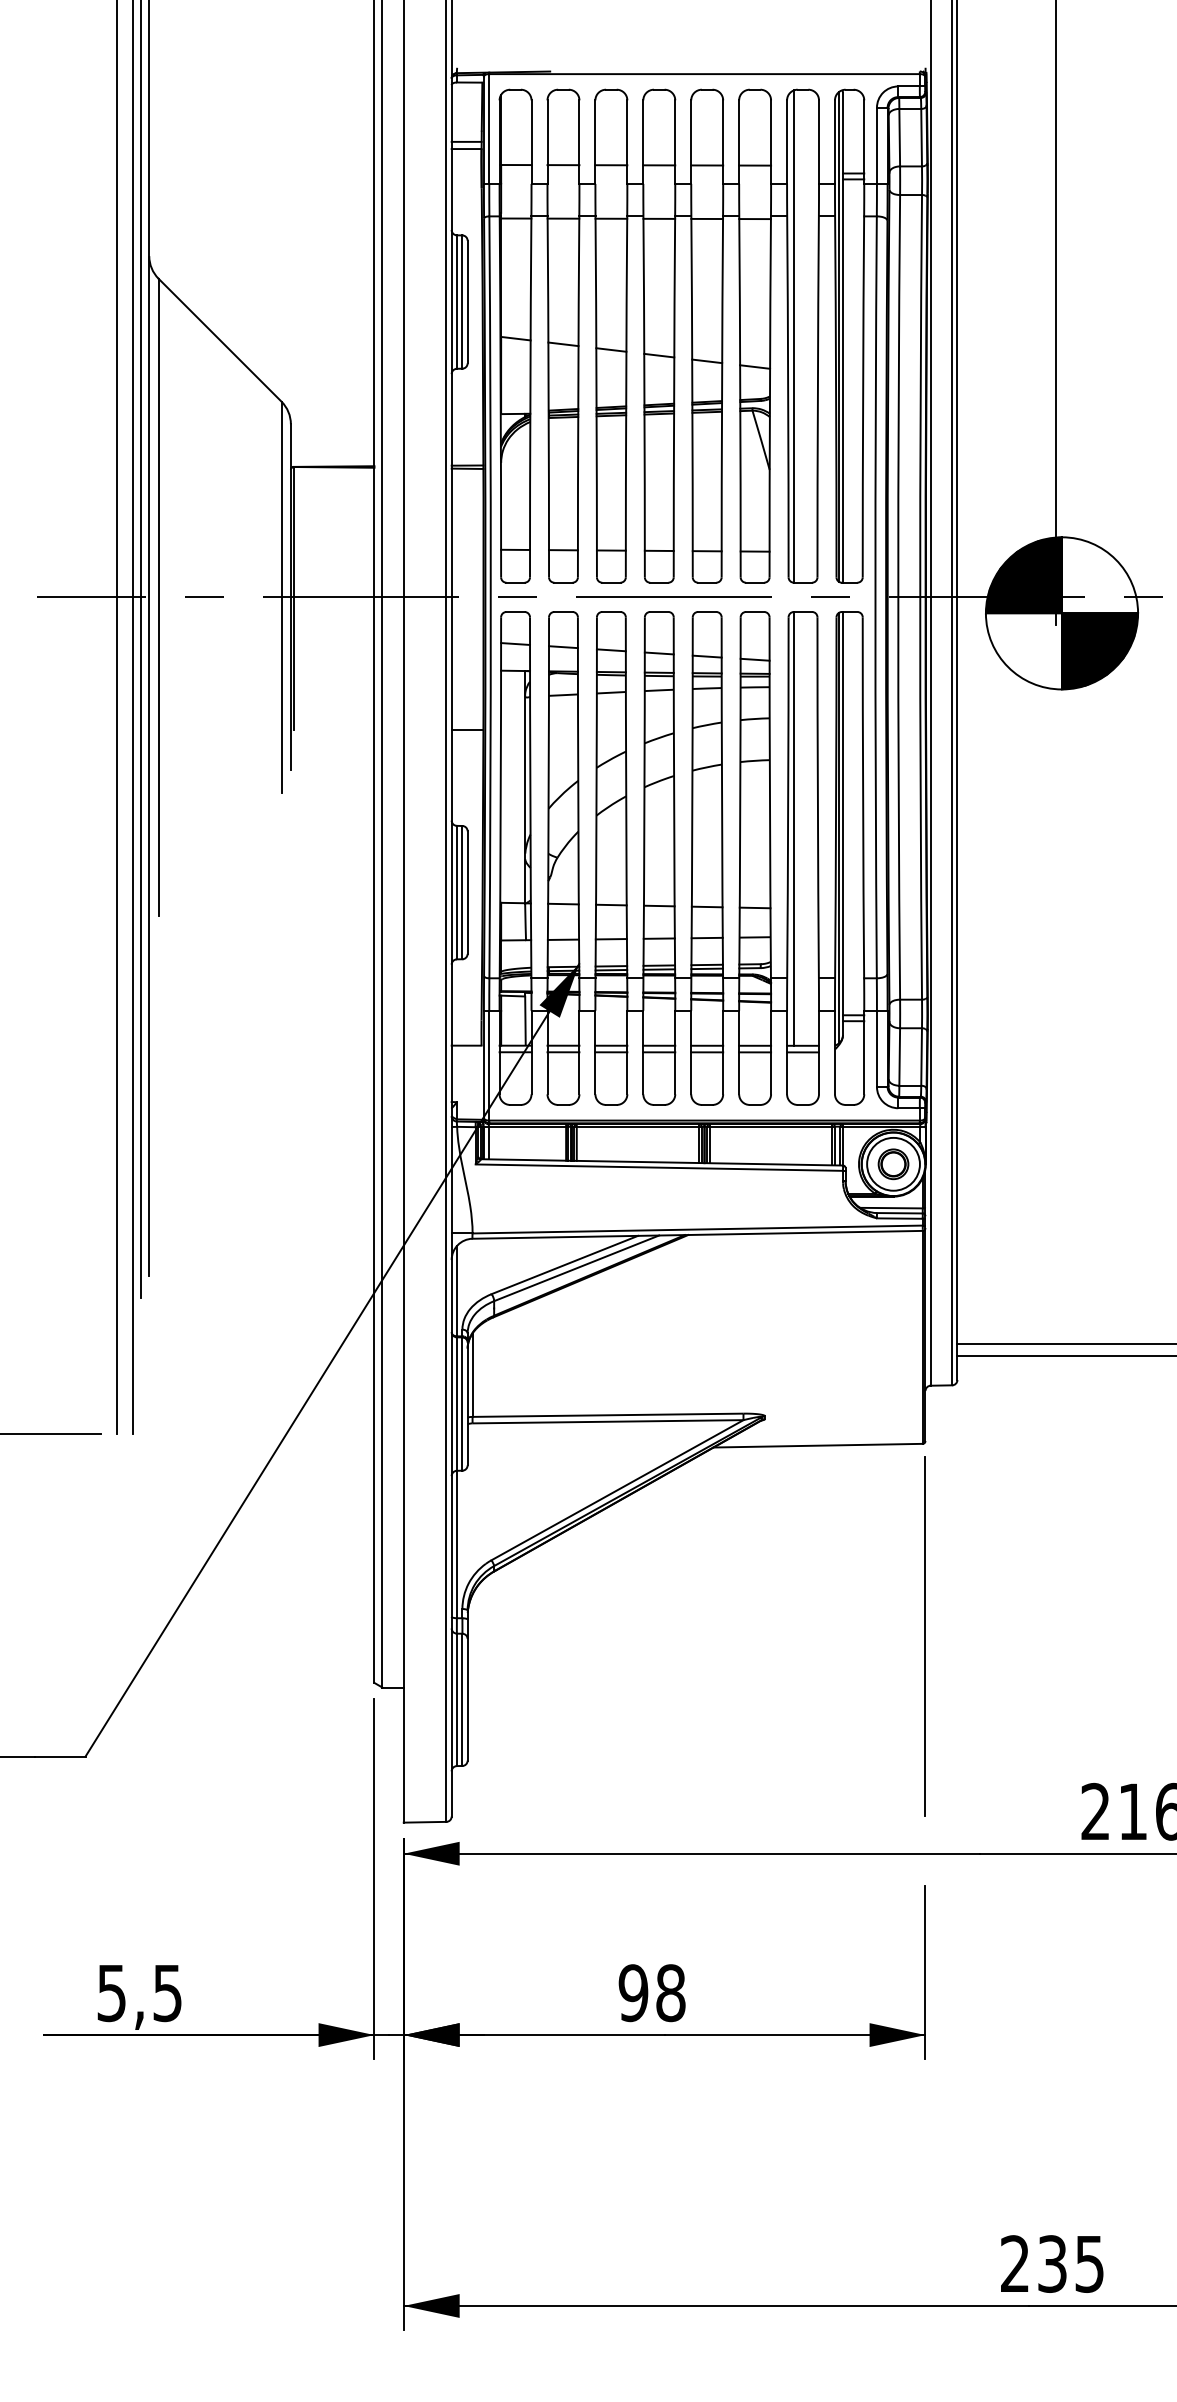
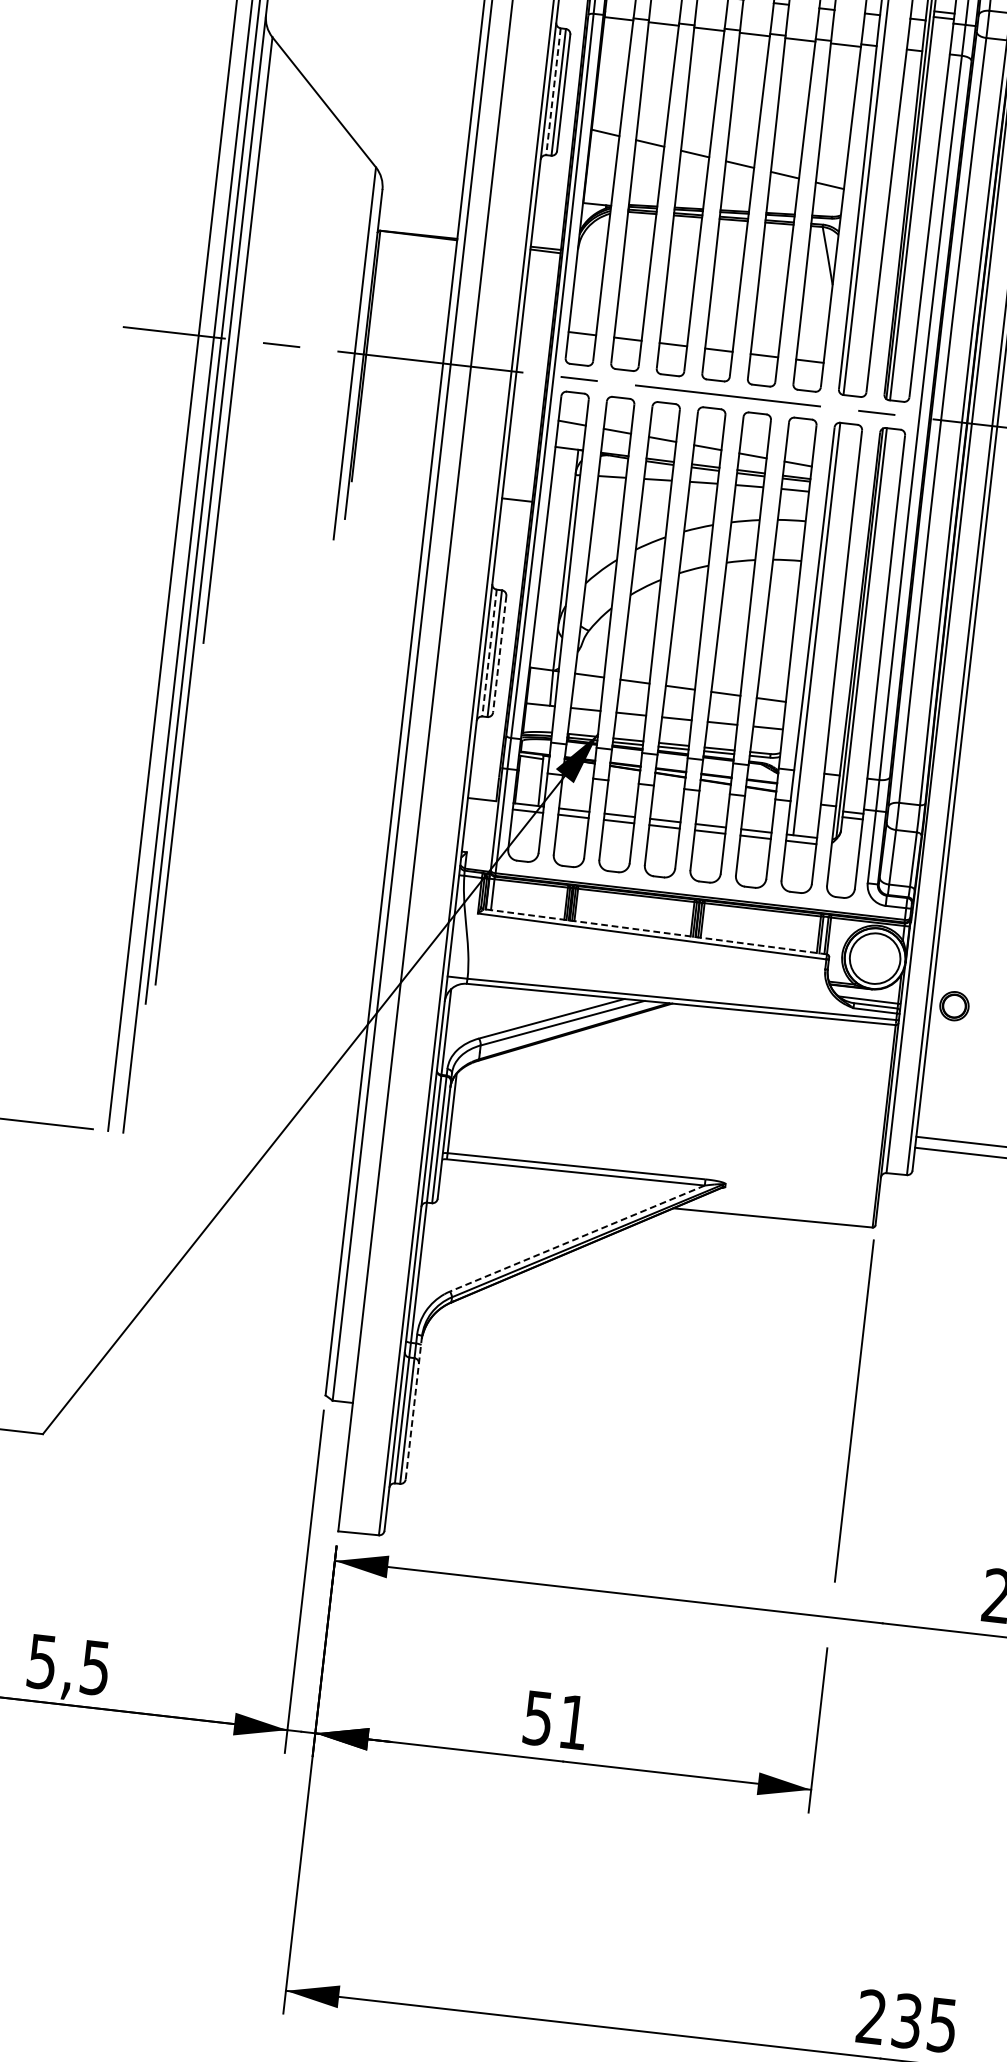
line: (456, 302) -> (553, 92), solid -> dashed
line: (456, 892) -> (489, 652), solid -> dashed
line: (467, 893) -> (499, 655), solid -> dashed
line: (661, 1162) -> (654, 931), solid -> dashed
part: (893, 1164) -> (954, 1006), moved
line: (617, 1490) -> (577, 1238), solid -> dashed
line: (467, 1686) -> (413, 1408), solid -> dashed
text: (651, 1993) -> (555, 1720), 98 -> 51

